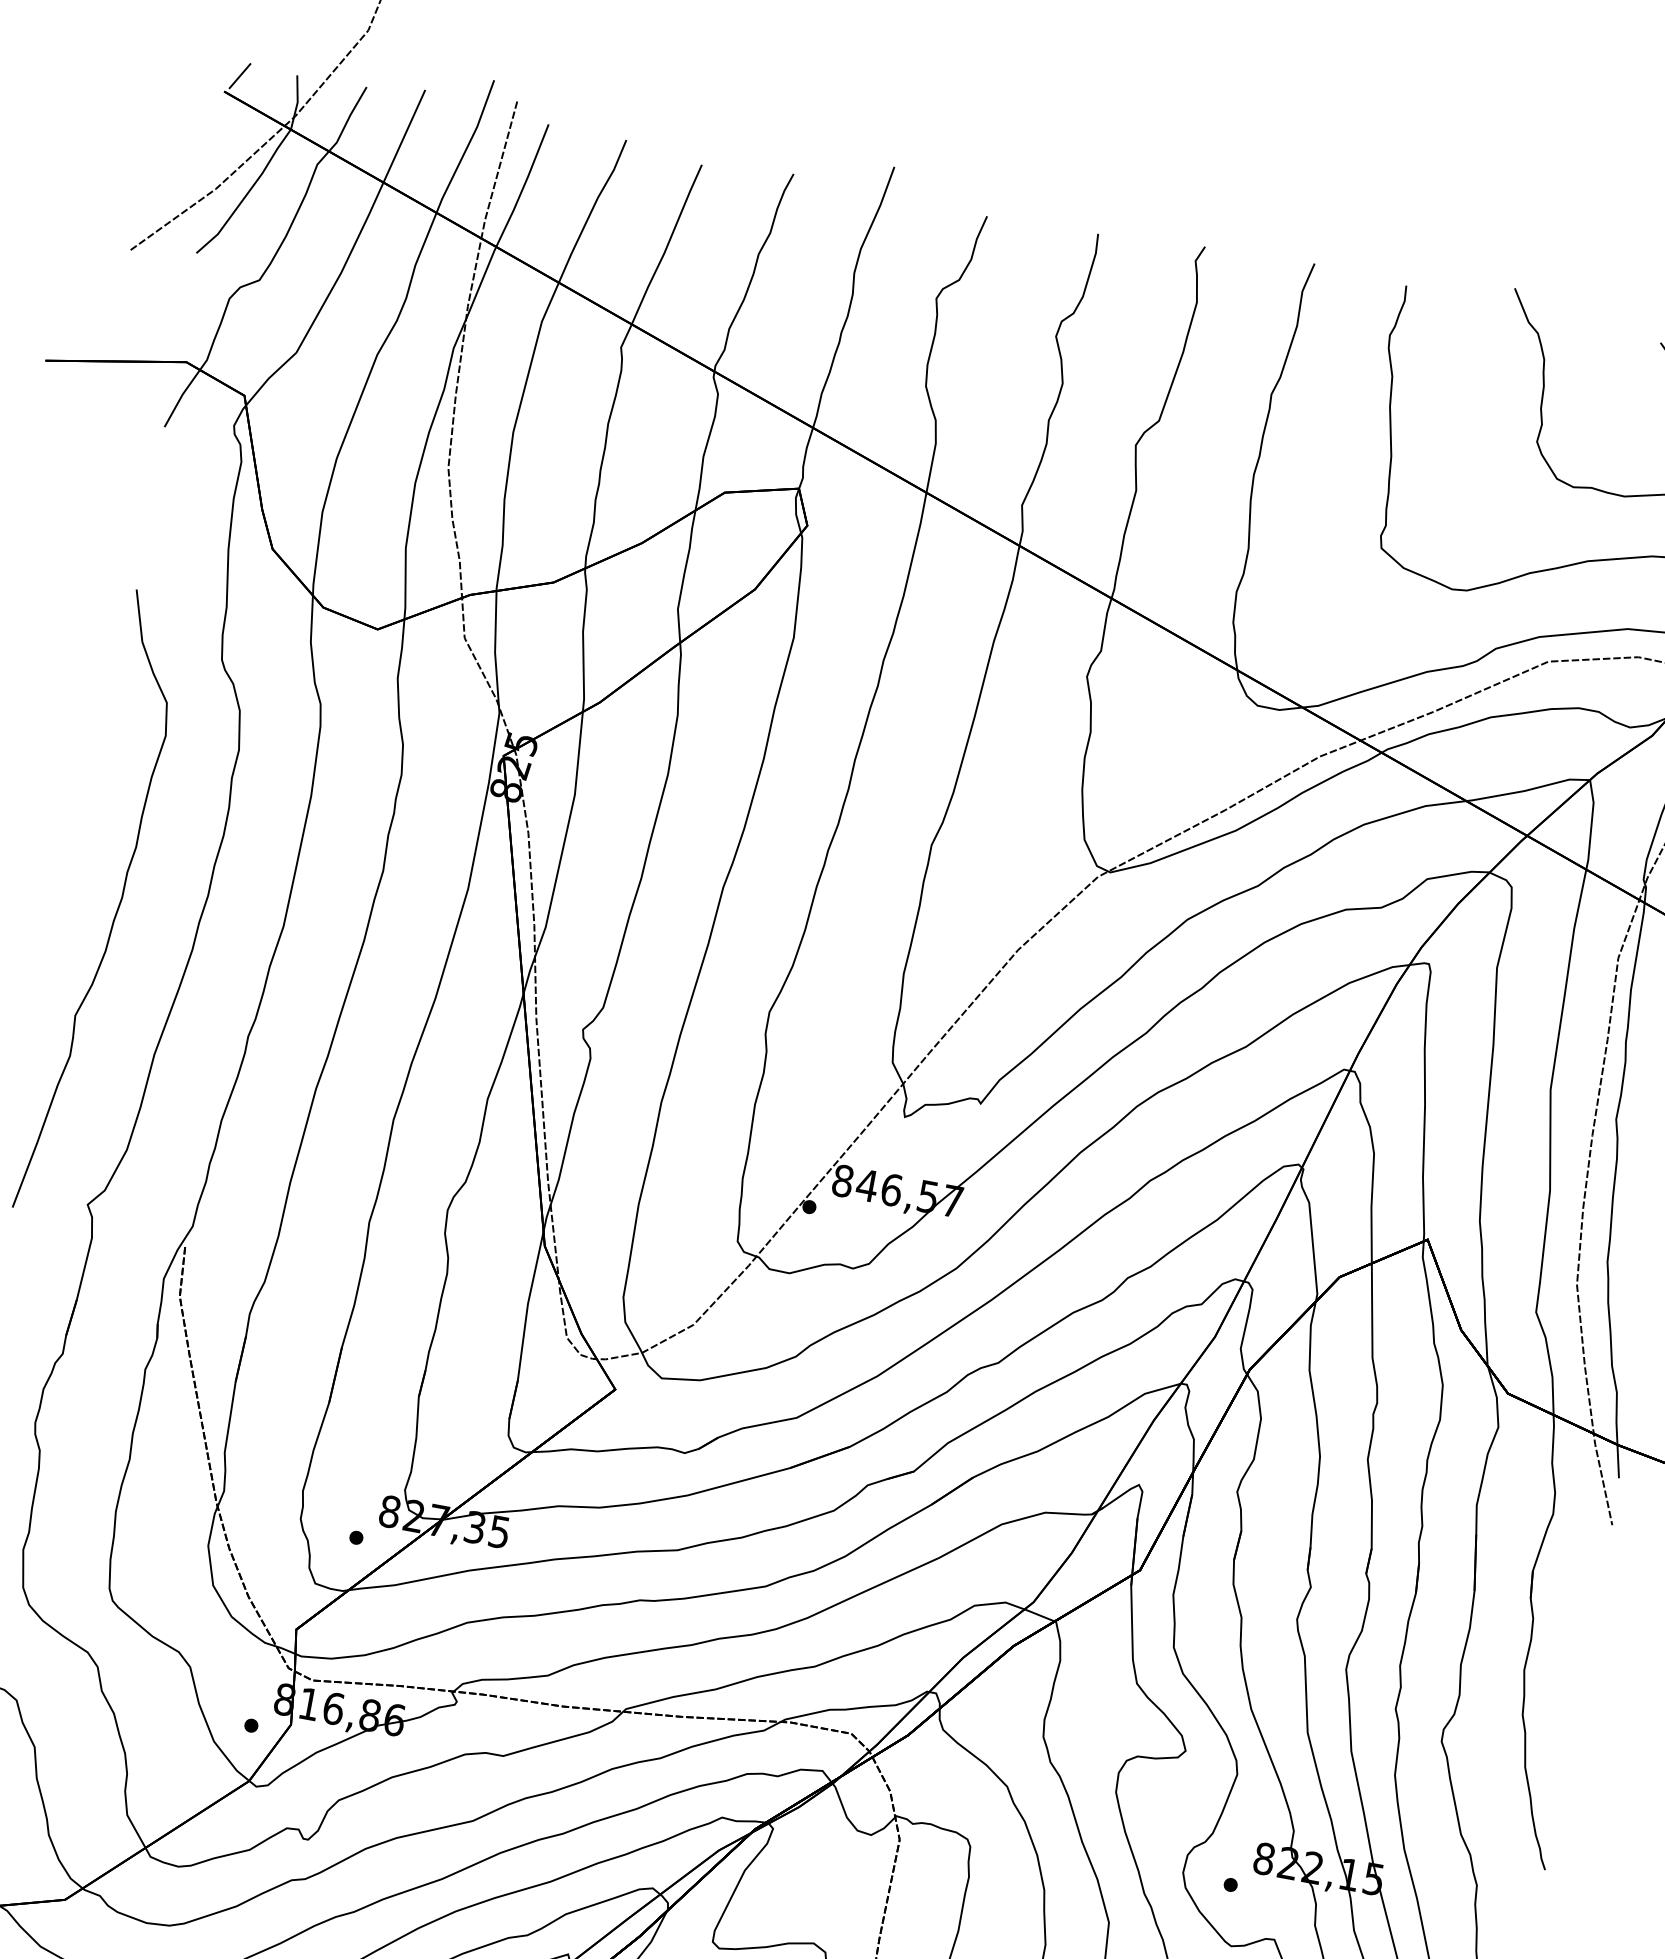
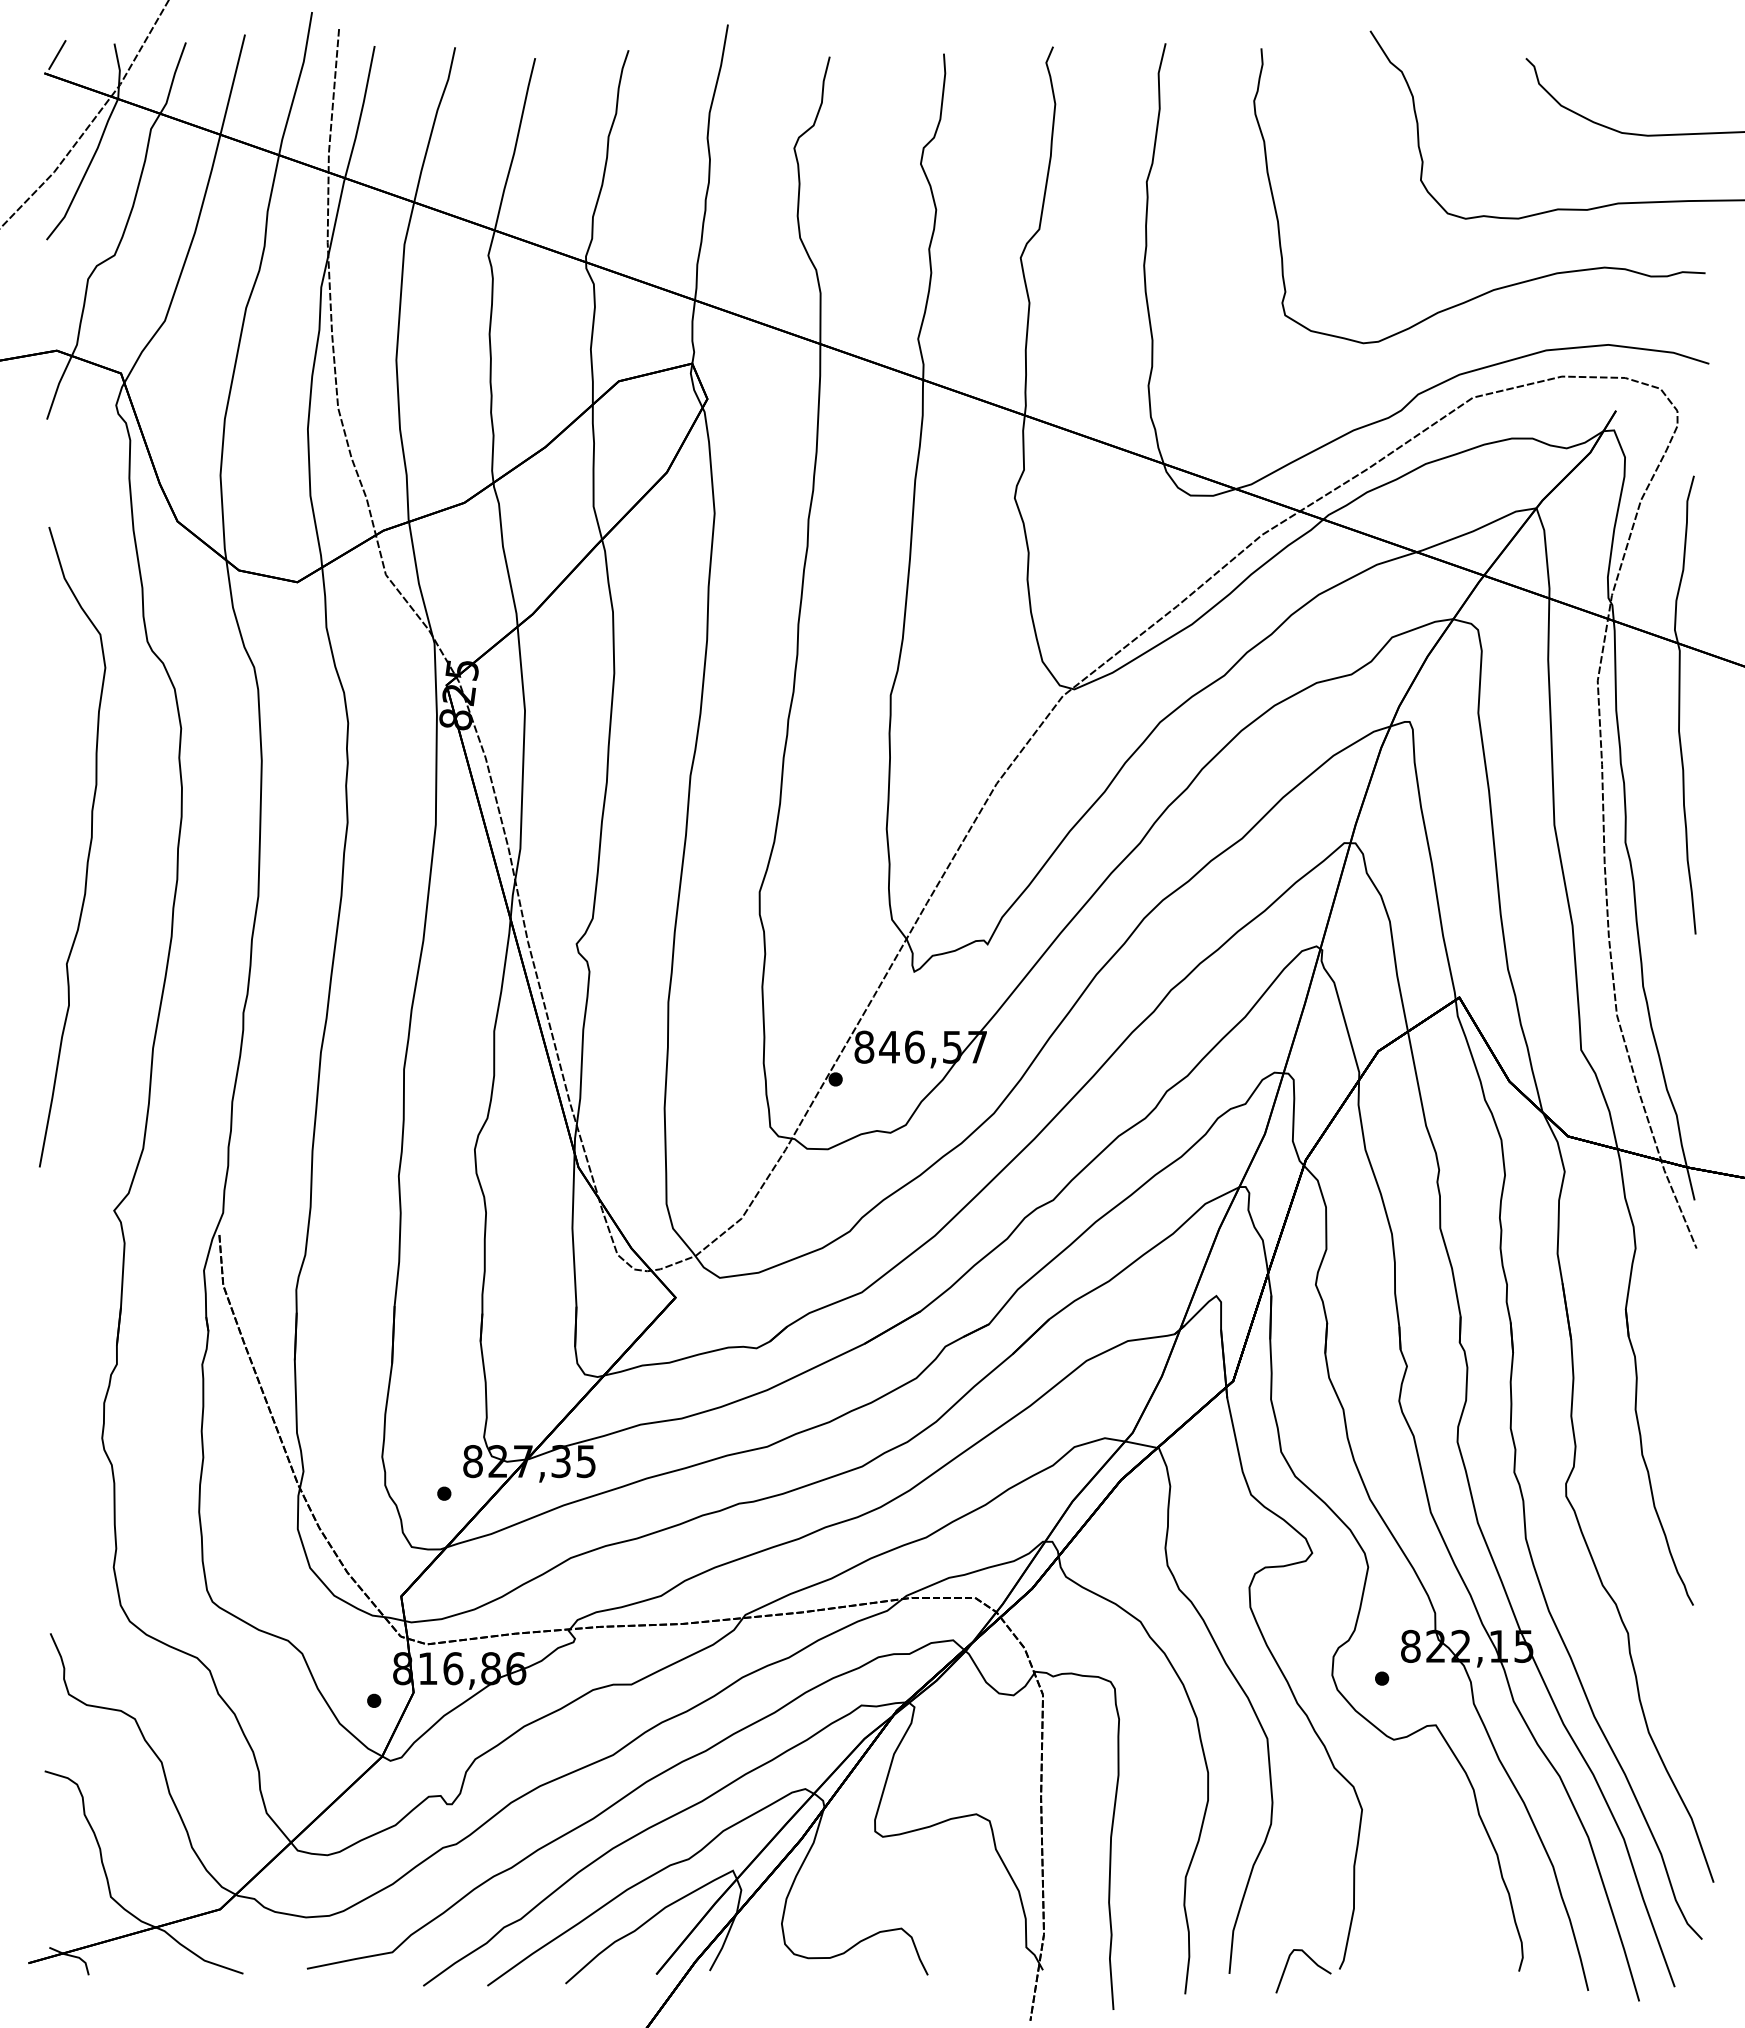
curve: (116, 909) -> (88, 850), moved

